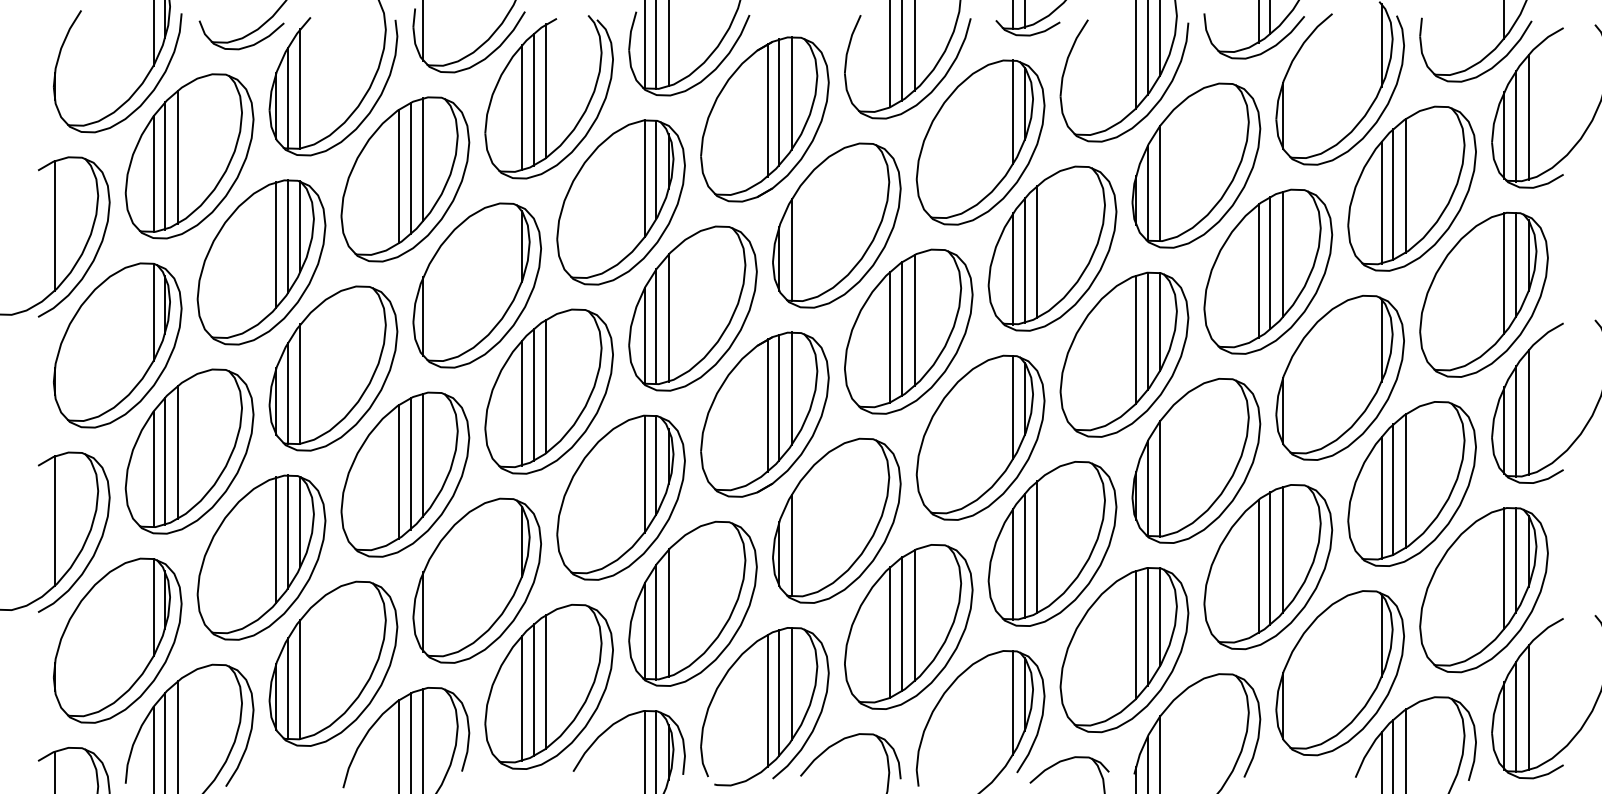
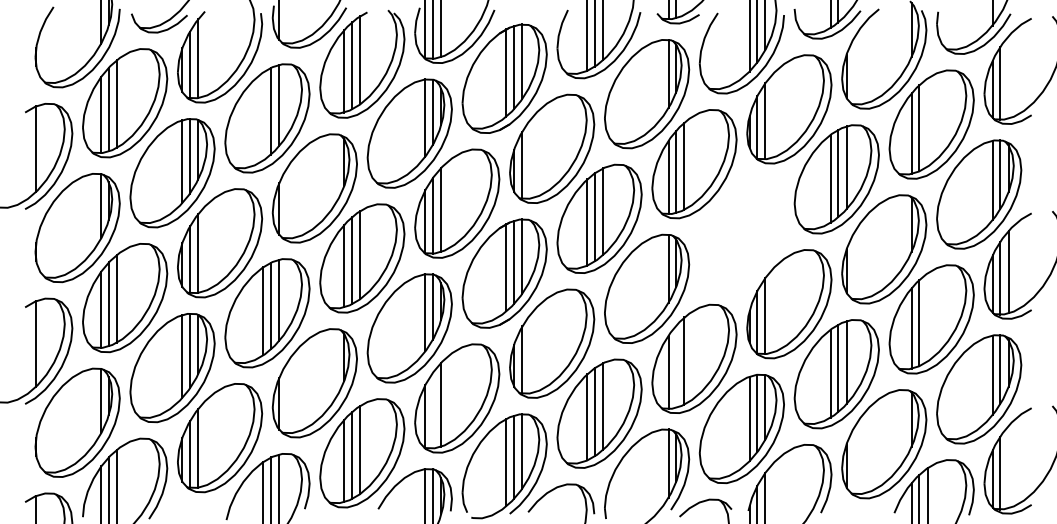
line: (1528, 117) -> (1008, 77), removed
line: (399, 176) -> (263, 116), removed
line: (1405, 185) -> (927, 122), removed
part: (1123, 355) -> (741, 234), removed
line: (1405, 481) -> (927, 317), removed
line: (1025, 555) -> (676, 366), removed
line: (657, 622) -> (433, 410), removed
line: (1528, 706) -> (1008, 466), removed

